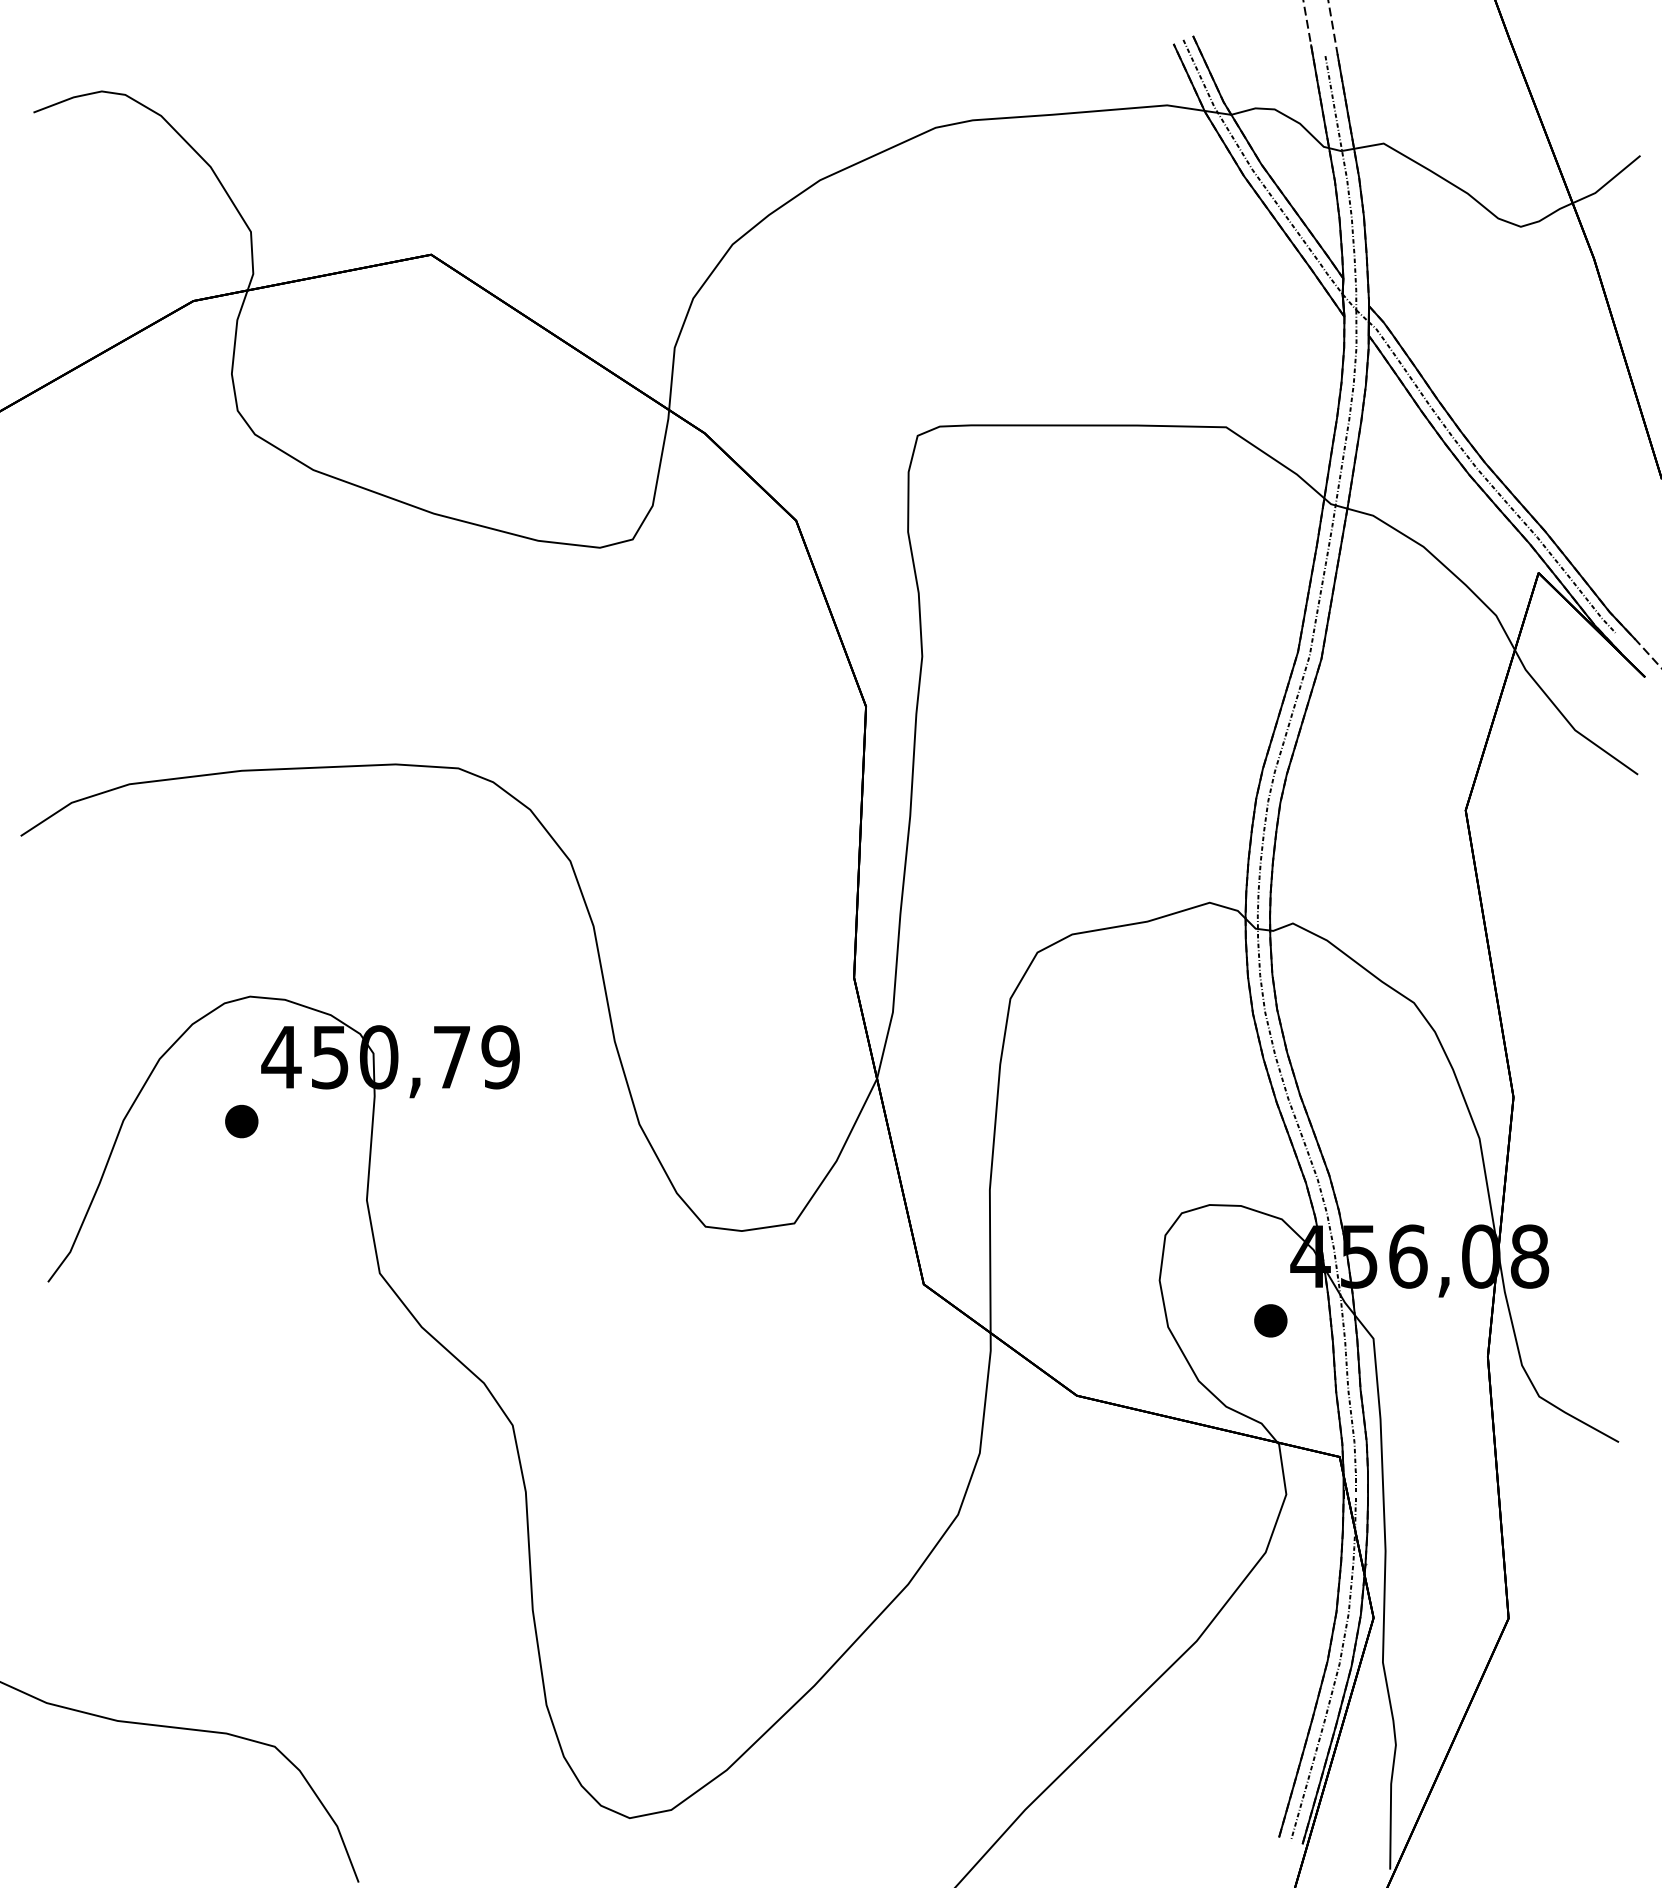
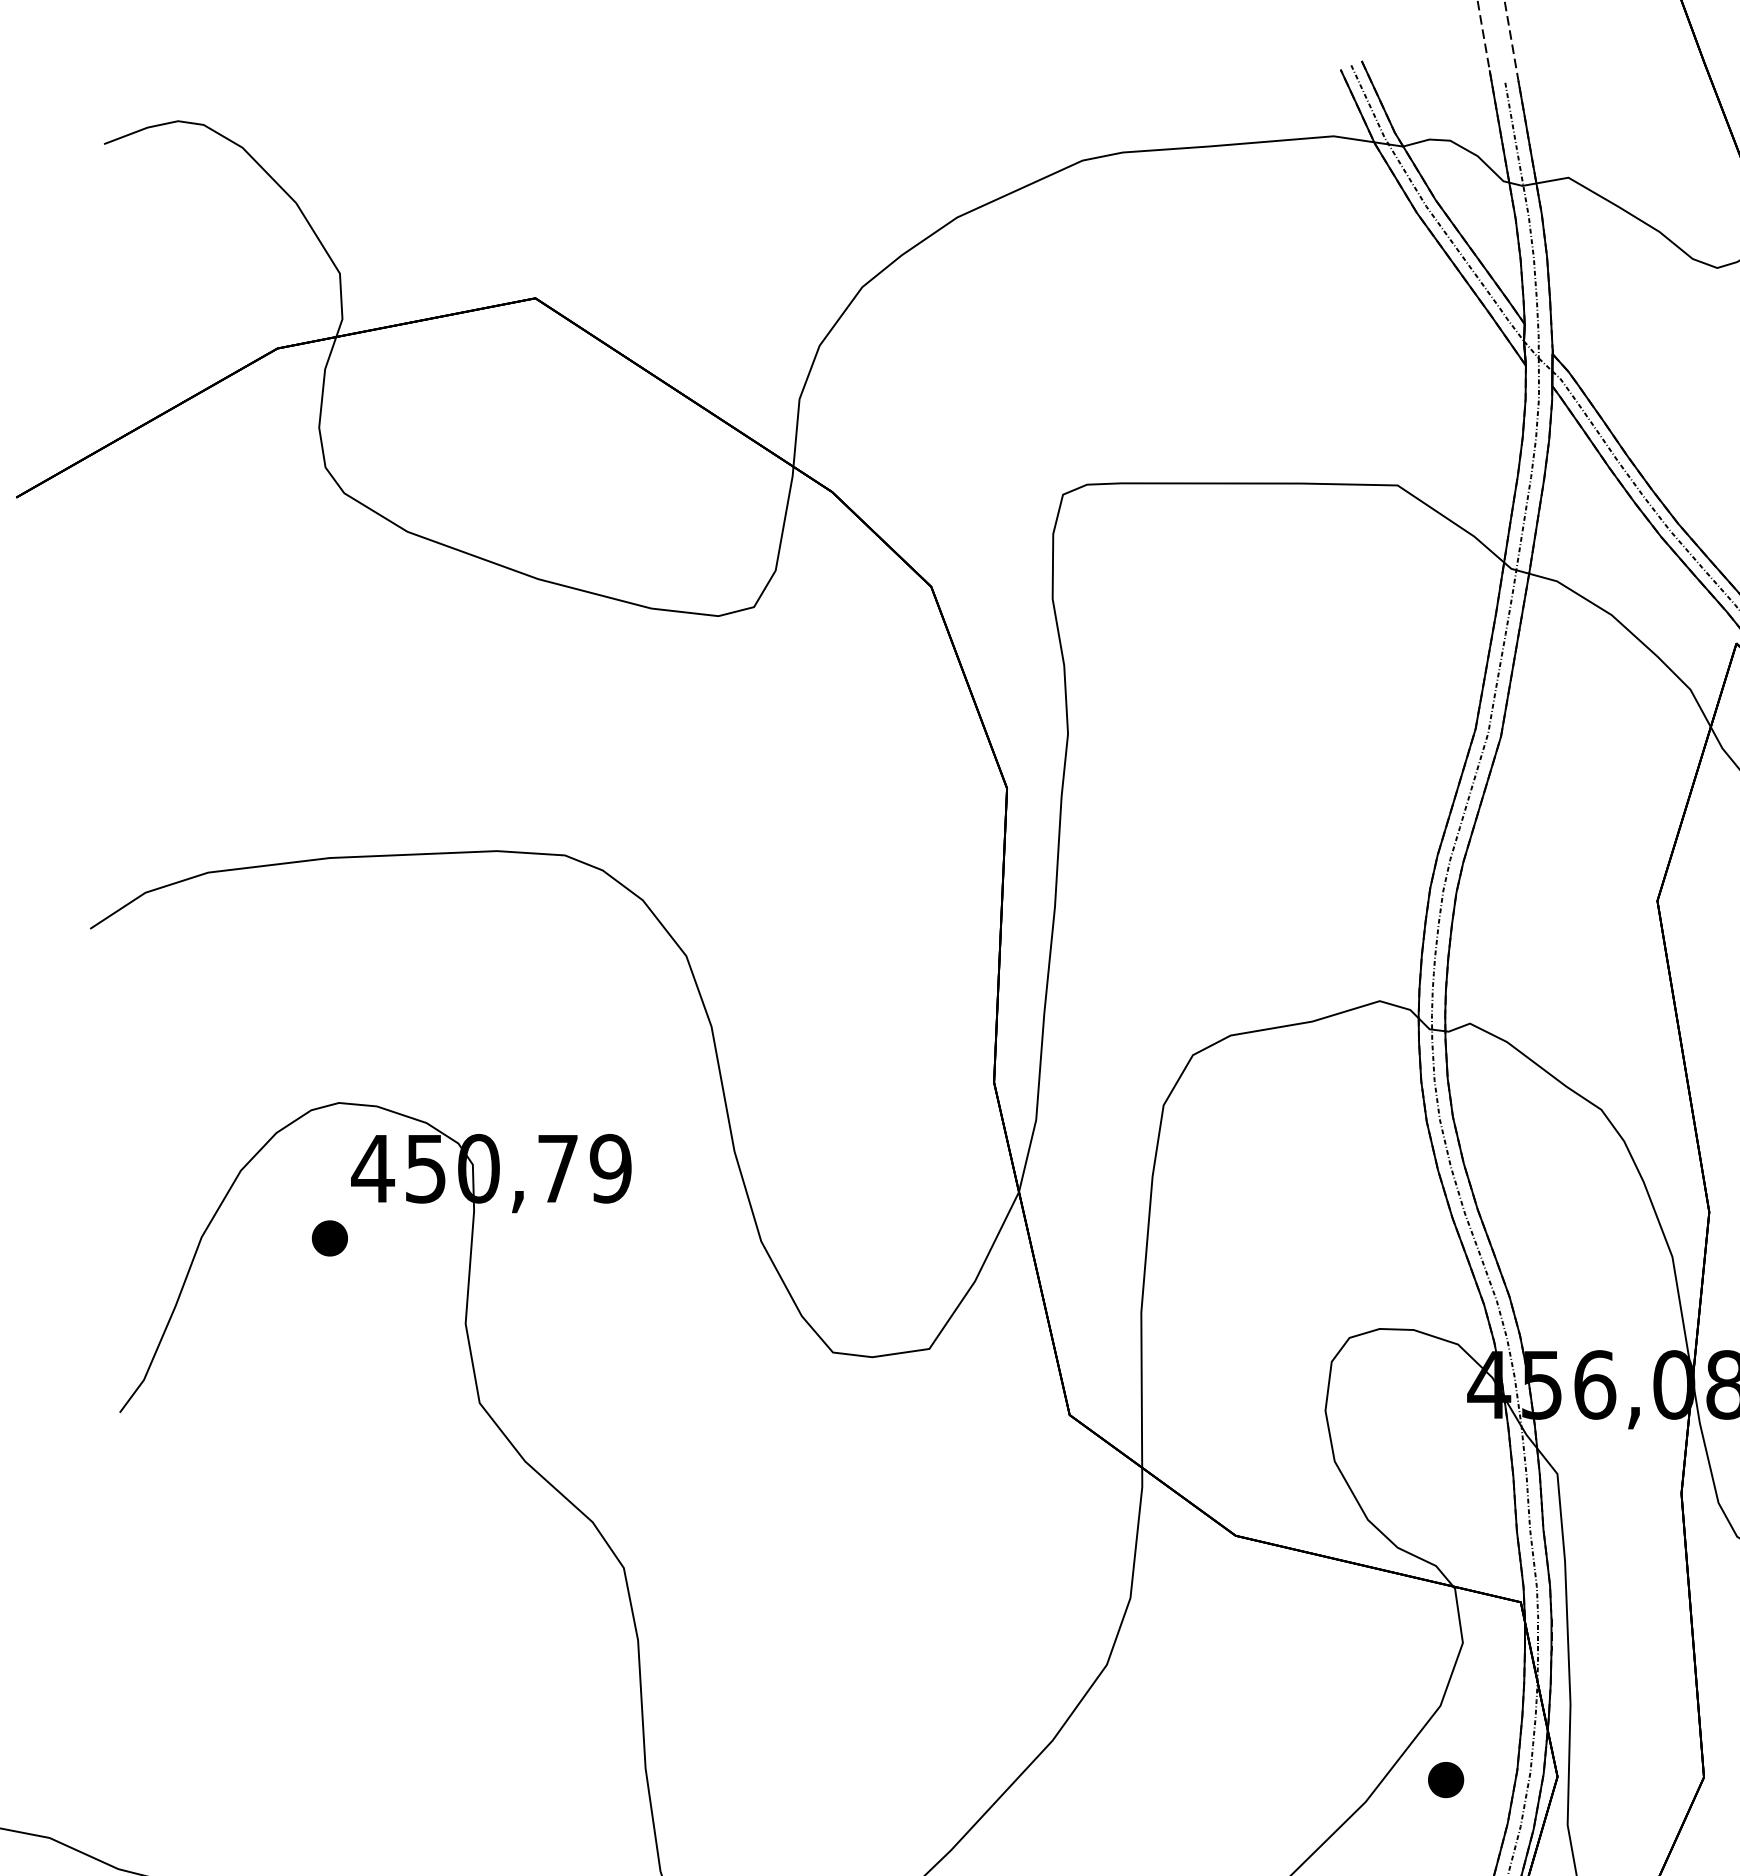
part: (1270, 1320) -> (1445, 1779), moved

